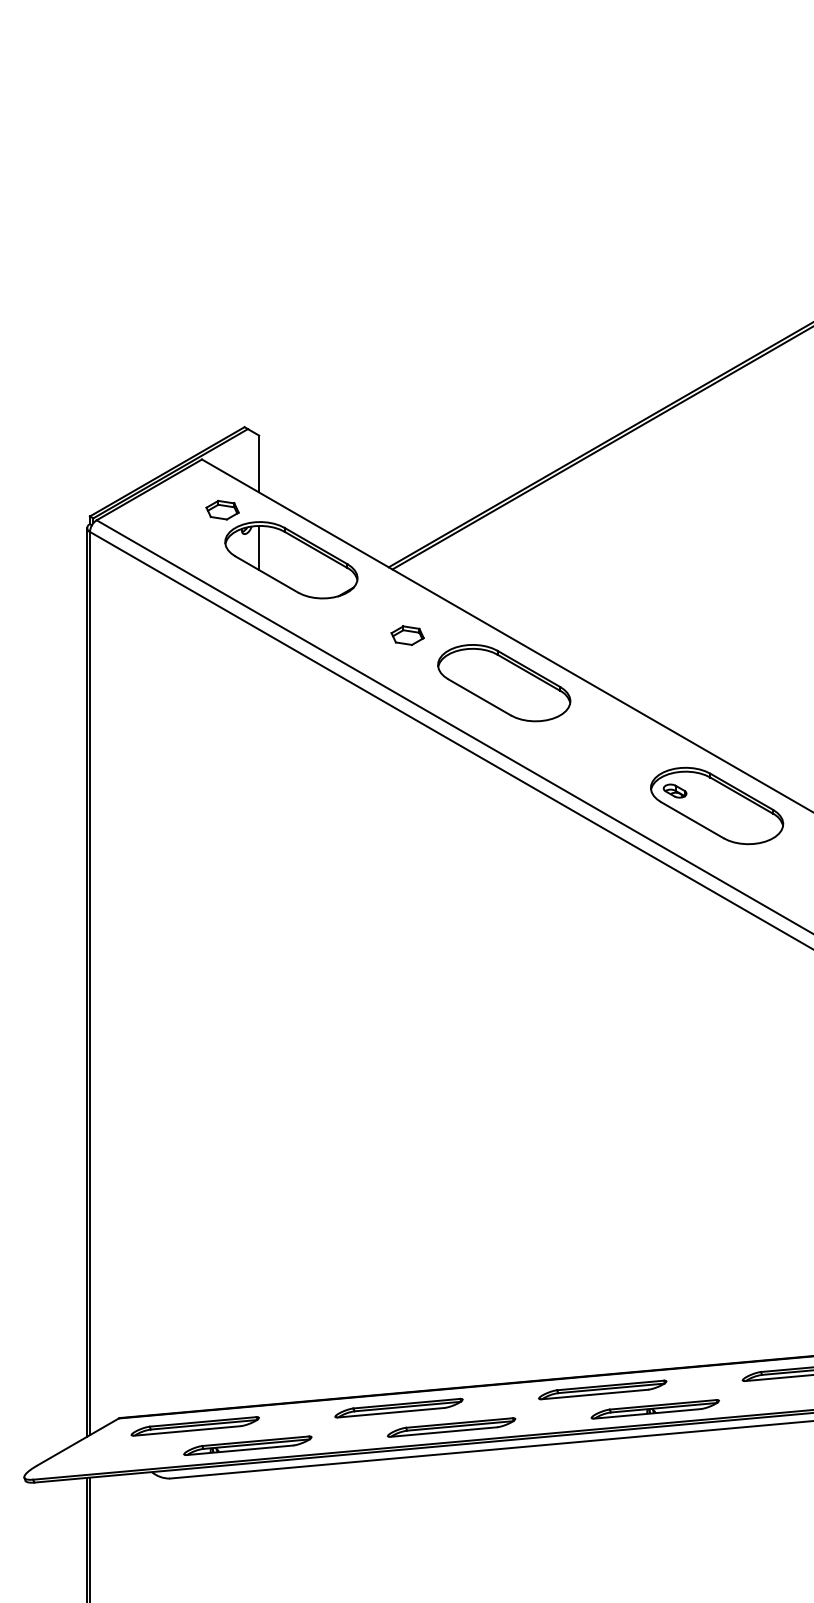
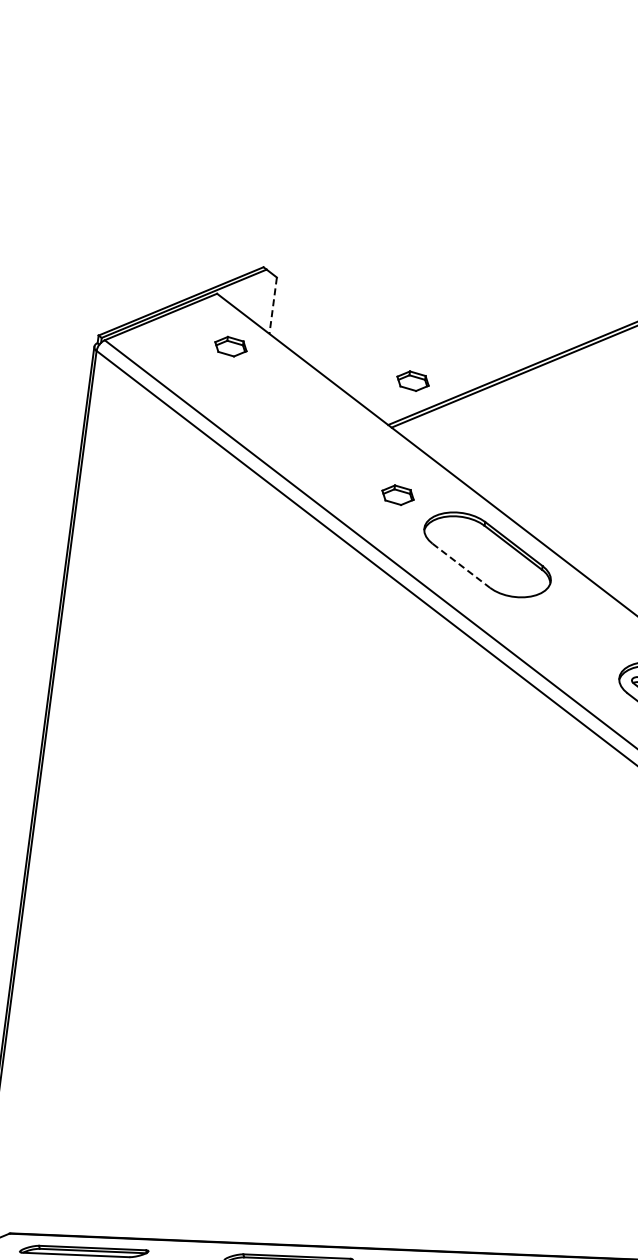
line: (259, 464) -> (273, 306), solid -> dashed
part: (407, 520) -> (412, 381), added
part: (291, 560) -> (292, 405), removed
line: (480, 697) -> (462, 566), solid -> dashed

